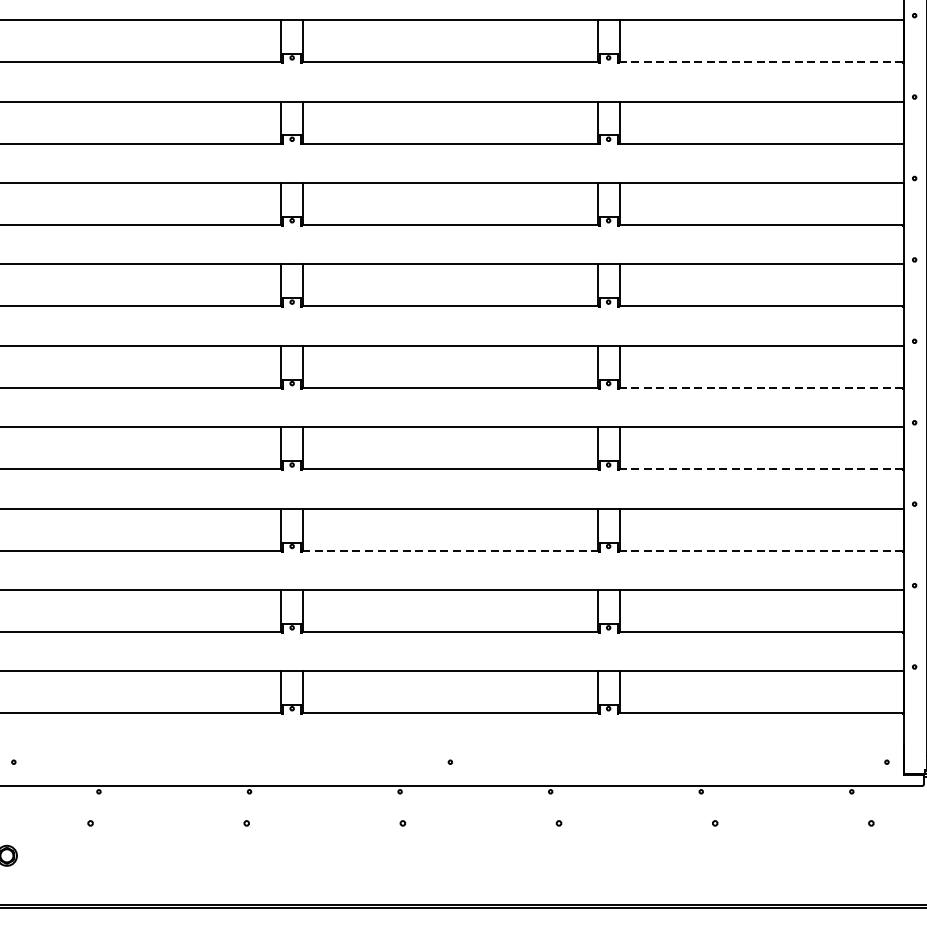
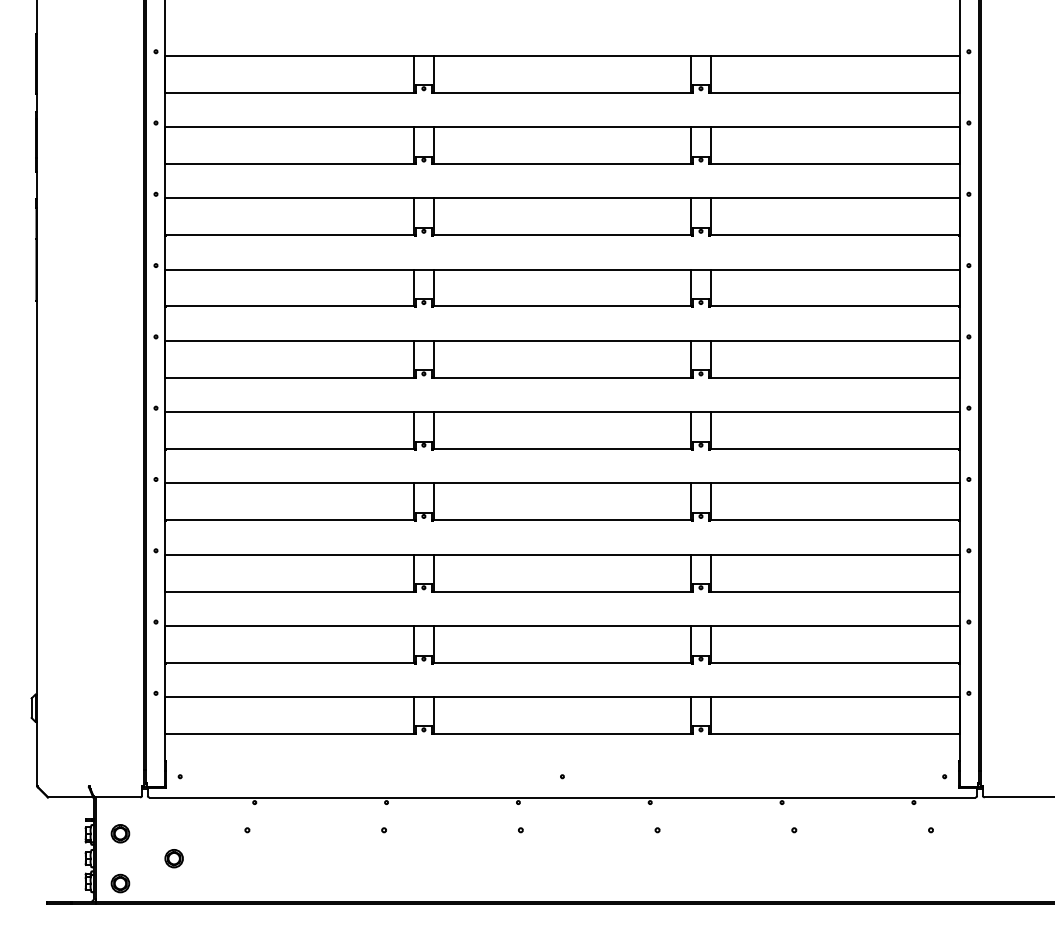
line: (761, 61) -> (834, 163), dashed -> solid
line: (761, 387) -> (834, 448), dashed -> solid
line: (761, 469) -> (834, 520), dashed -> solid
line: (450, 550) -> (562, 591), dashed -> solid
line: (761, 550) -> (834, 591), dashed -> solid

